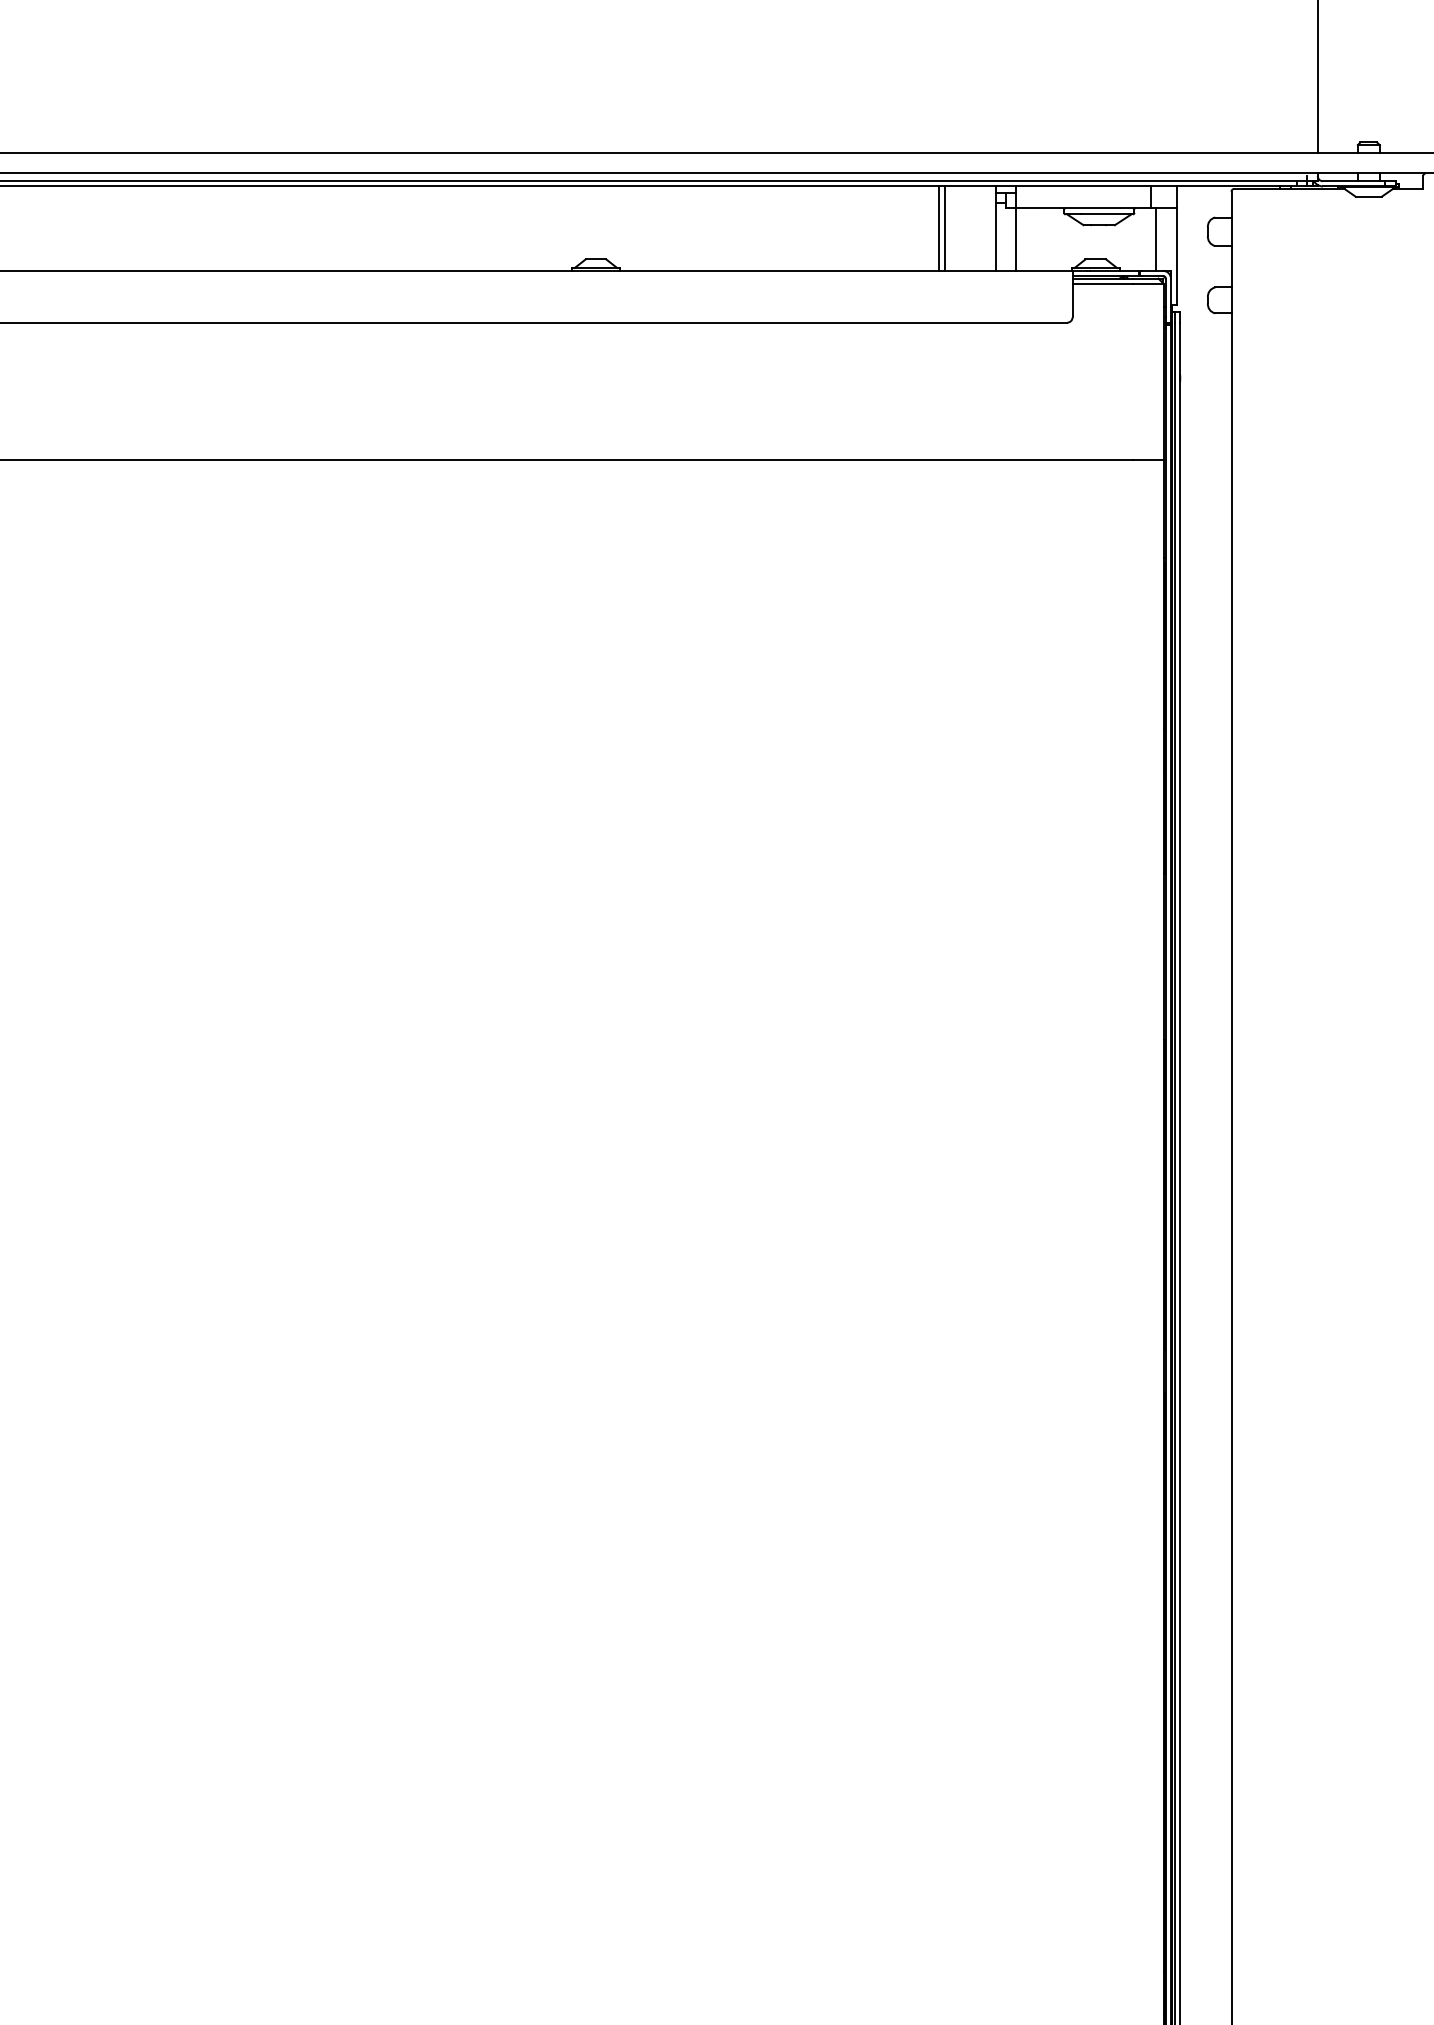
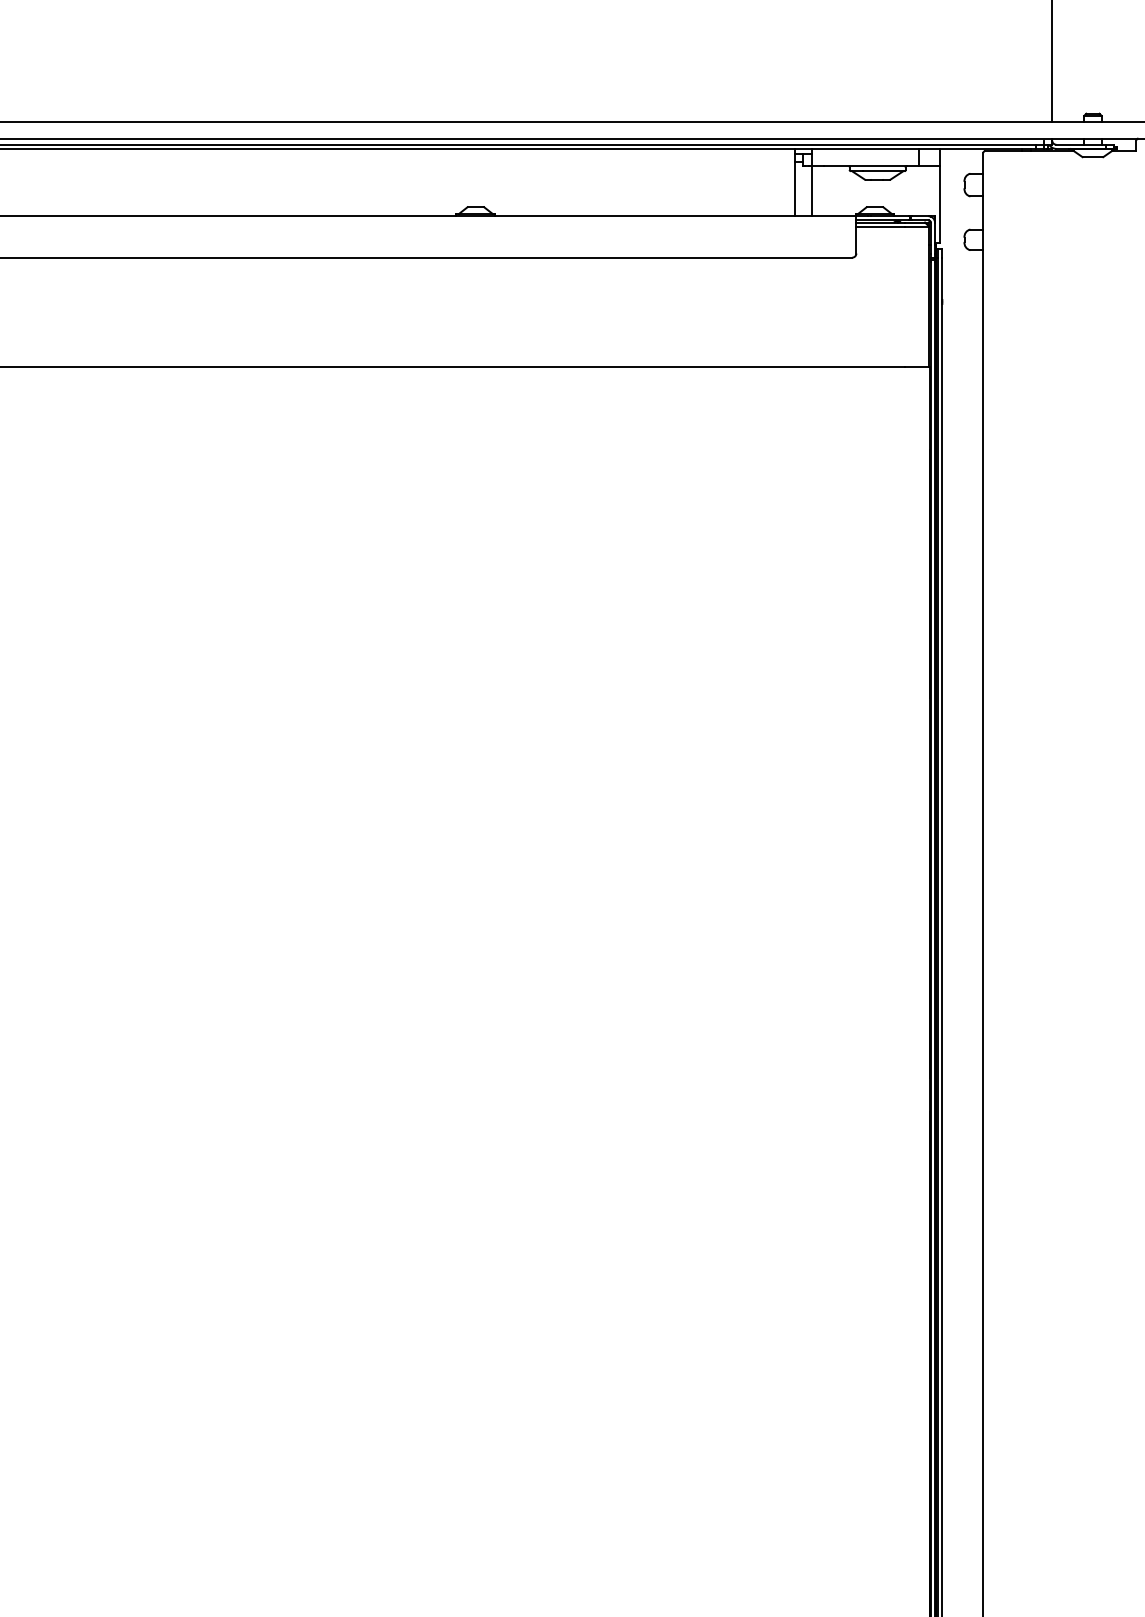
line: (938, 228) -> (749, 182), removed
line: (945, 228) -> (754, 182), removed
line: (1156, 239) -> (923, 191), removed

